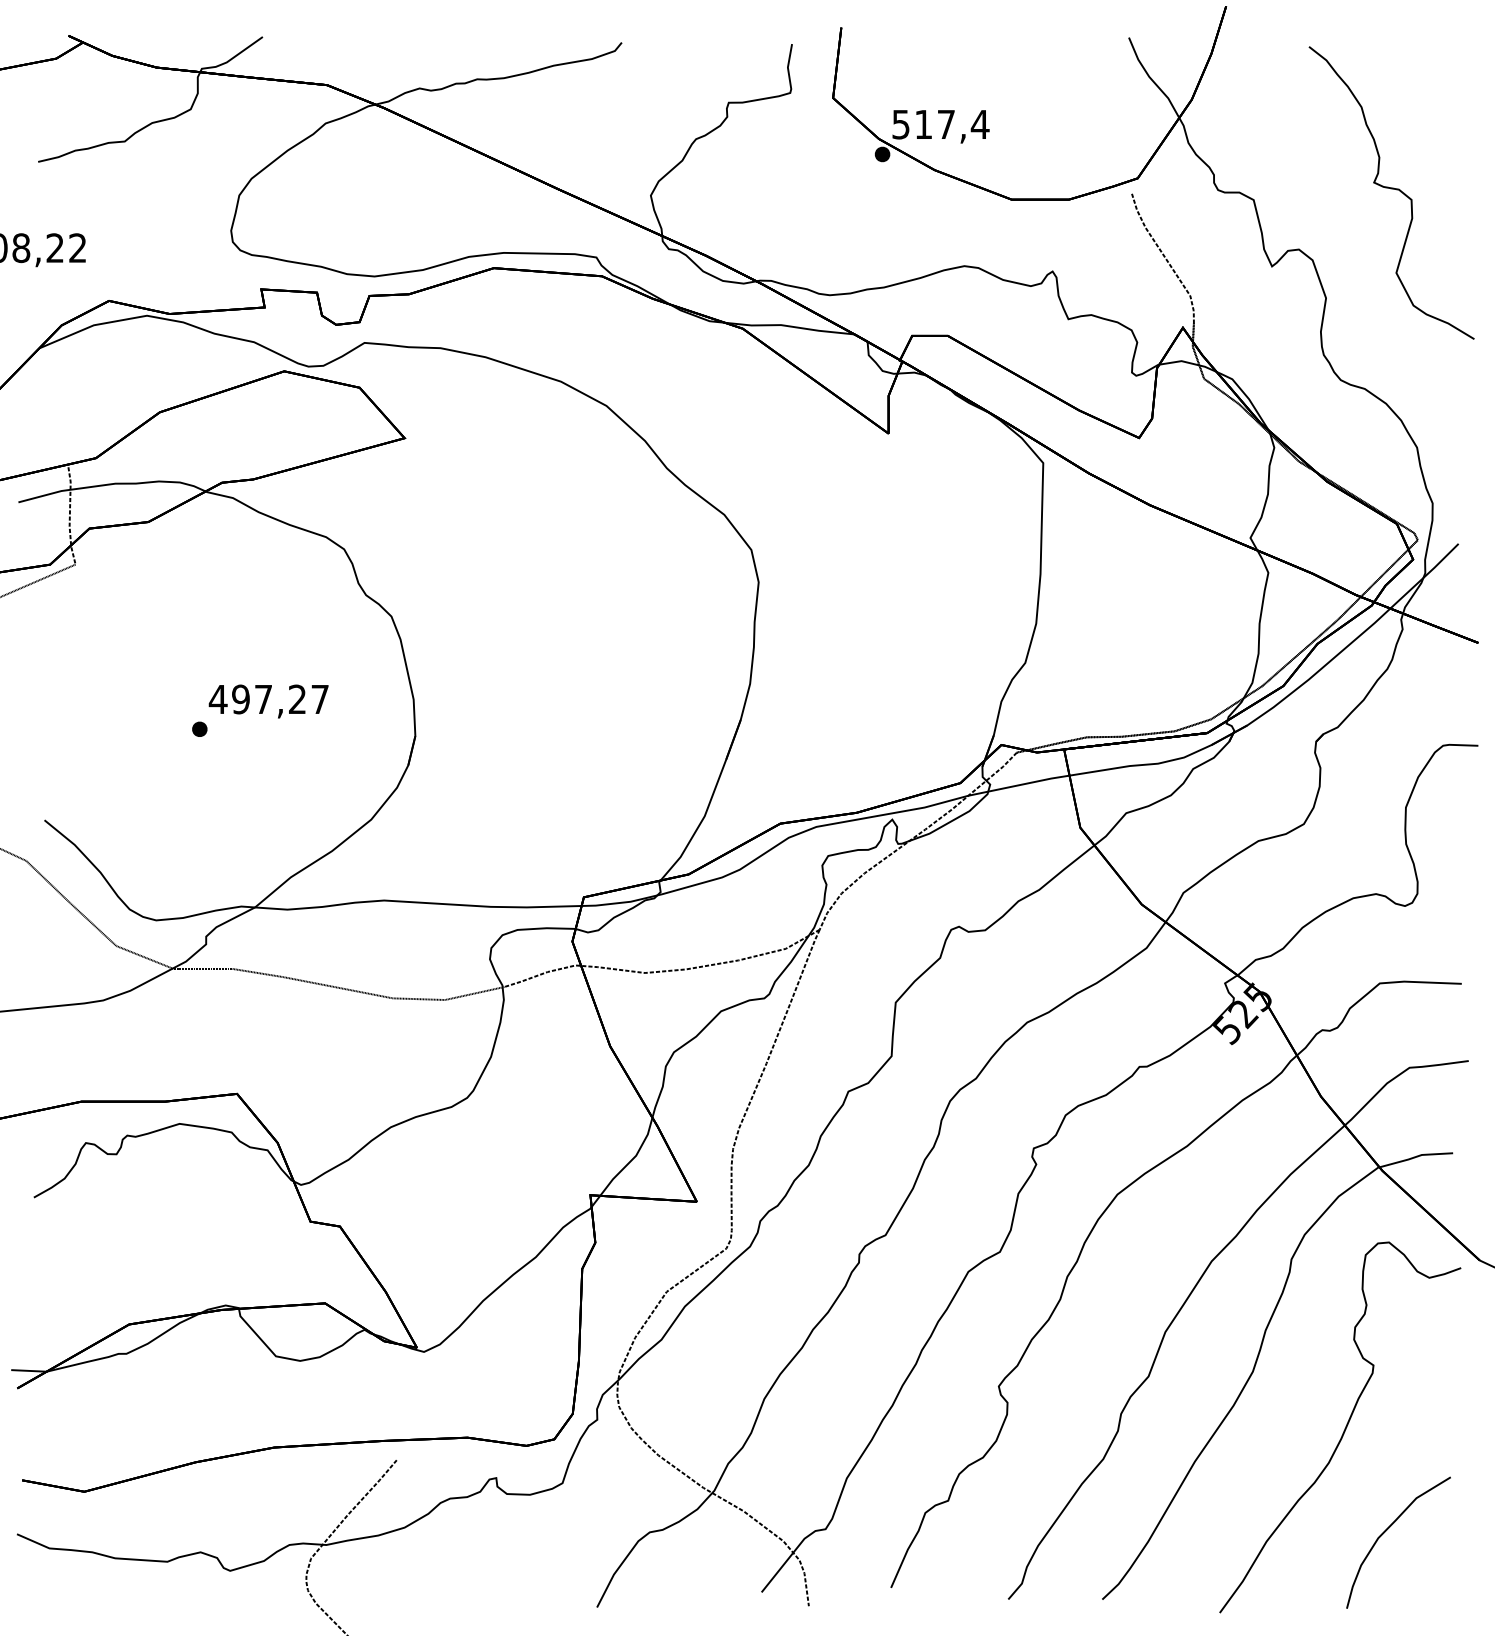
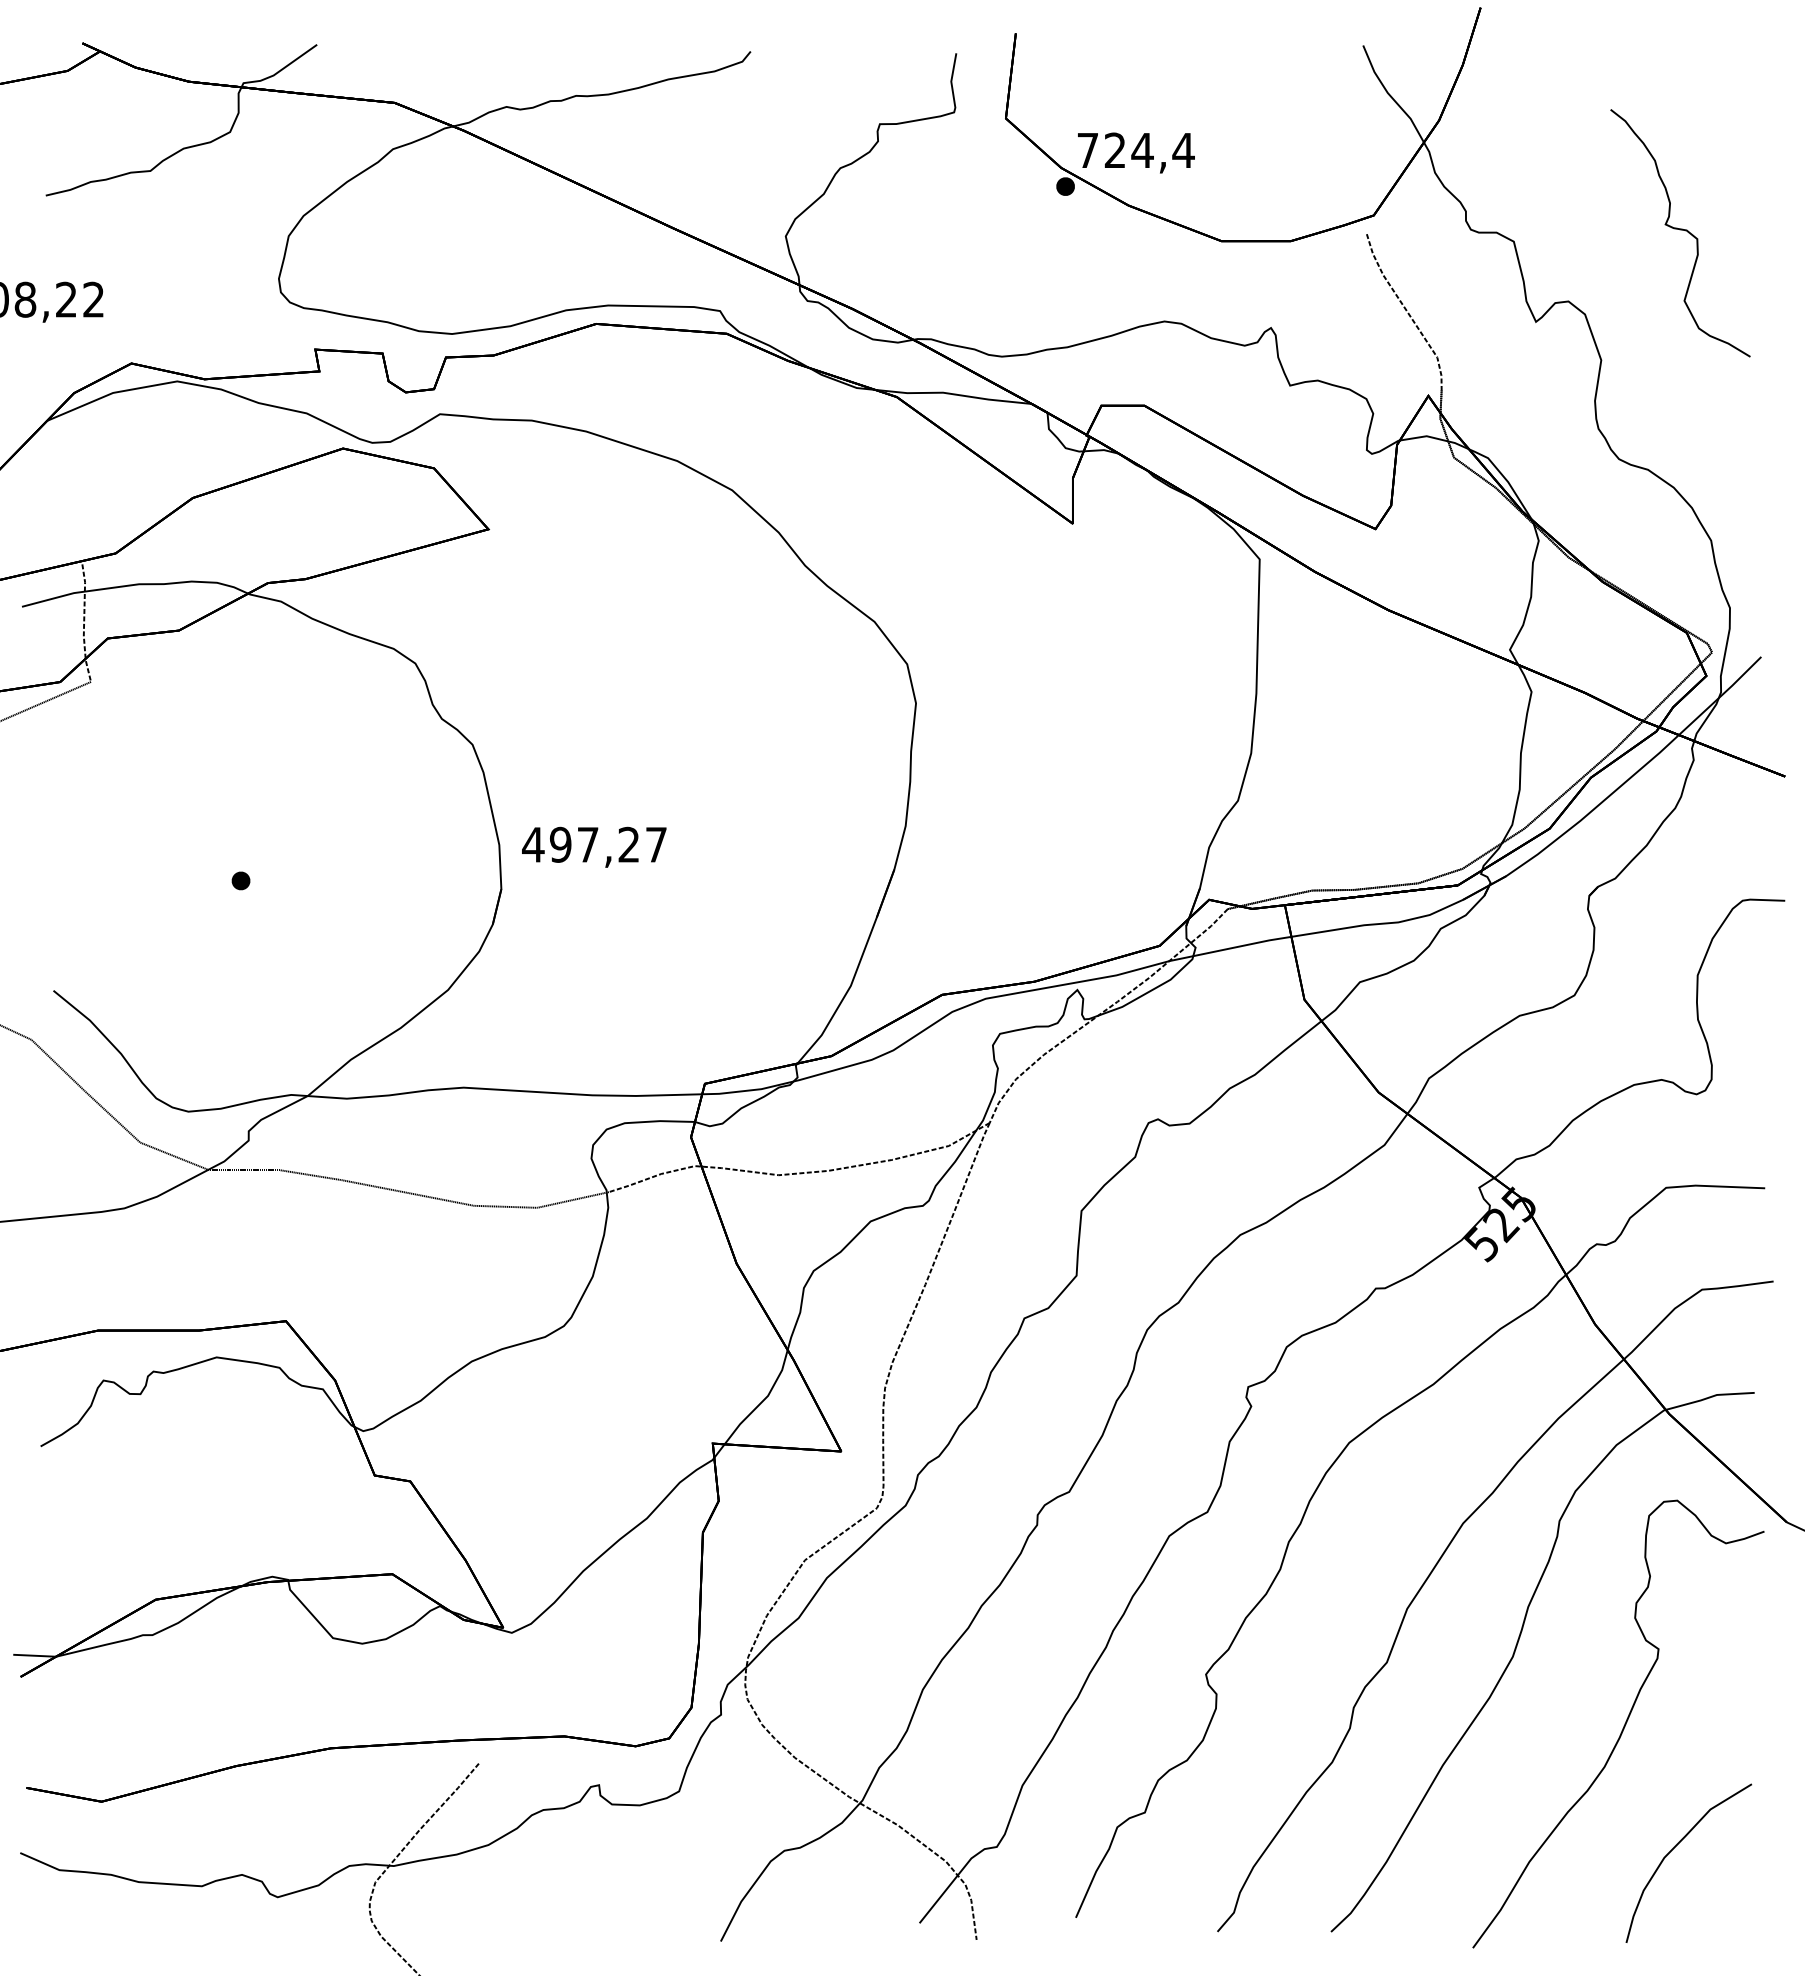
text: (923, 124) -> (1115, 150), 517,4 -> 724,4
part: (1391, 193) -> (1680, 233), size x0.7
text: (268, 700) -> (594, 846), moved

